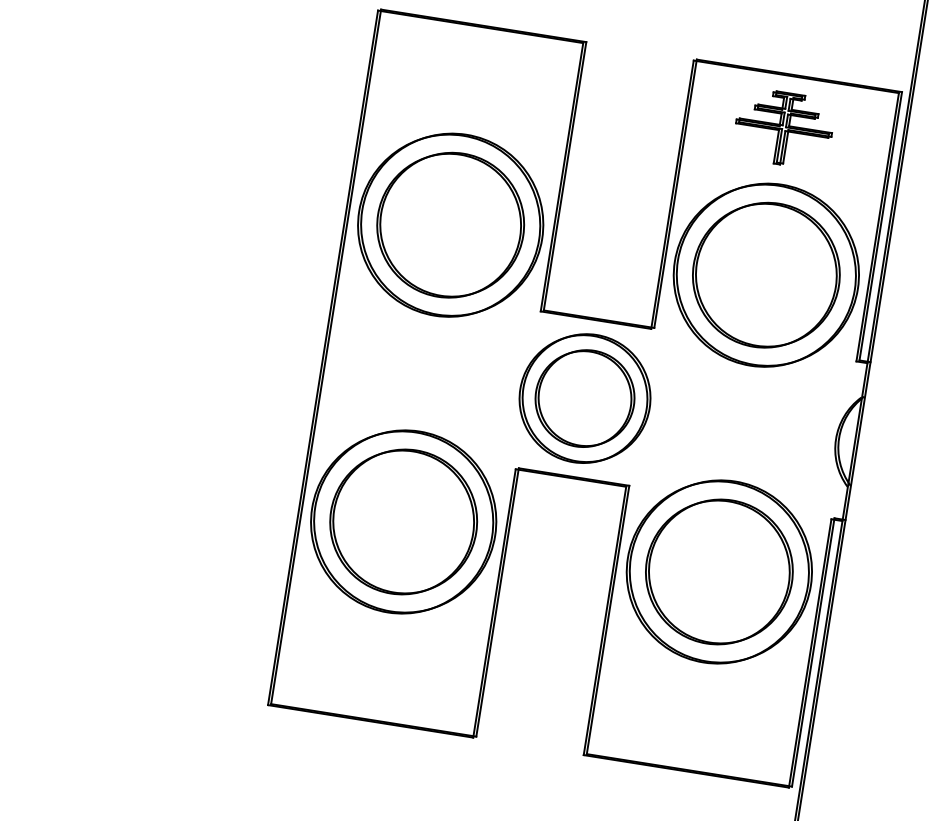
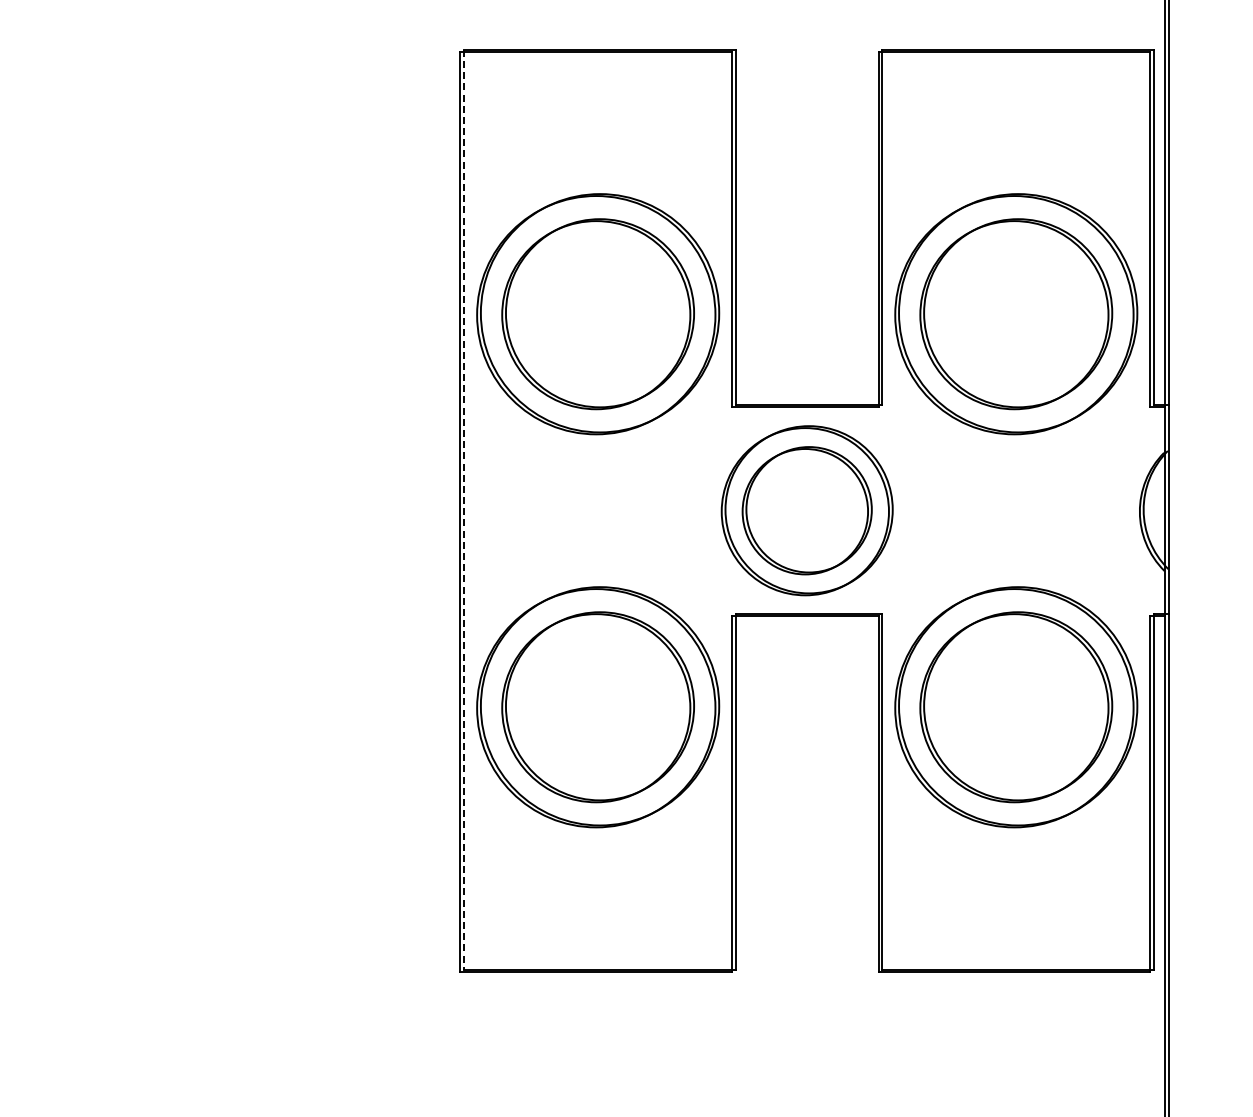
part: (783, 128) -> (1008, 121), removed
line: (326, 356) -> (464, 509), solid -> dashed

